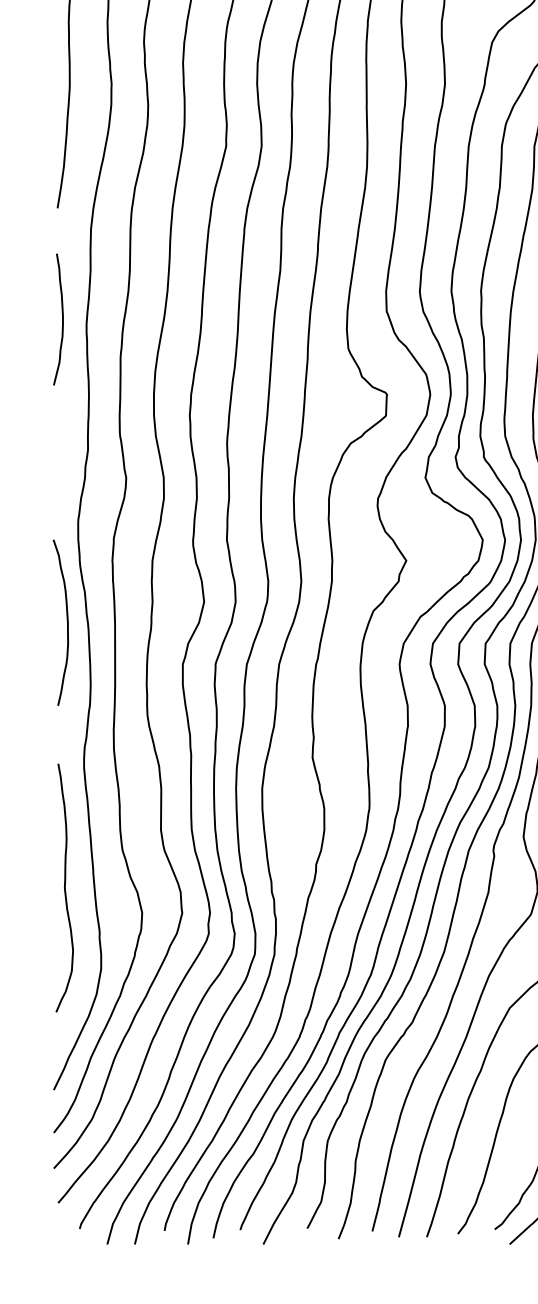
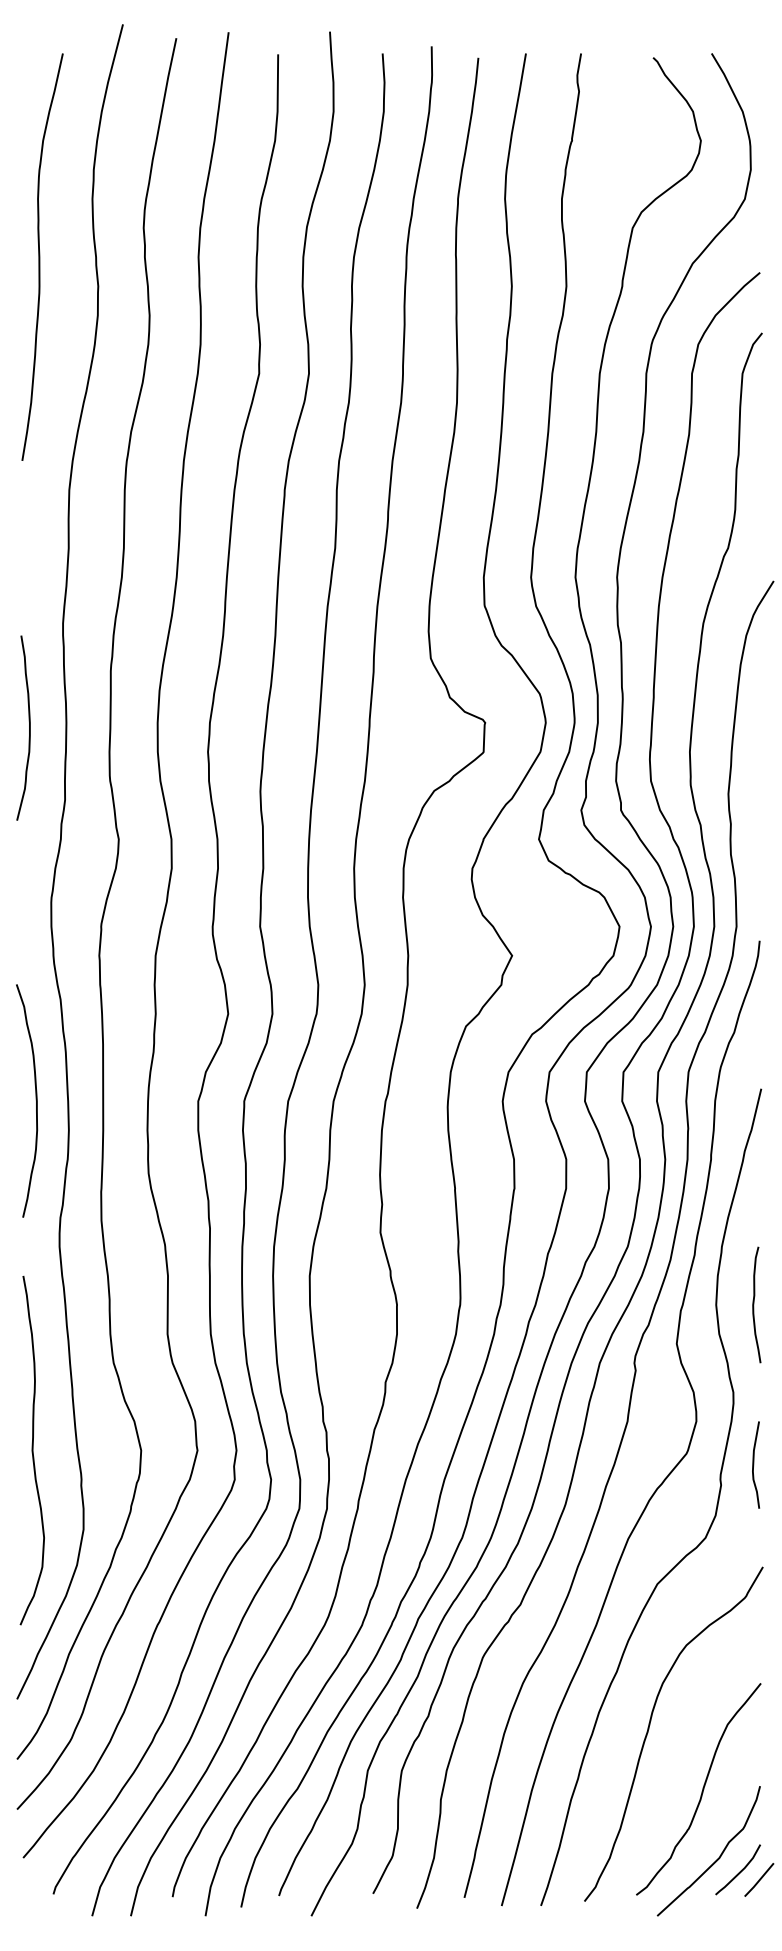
curve: (62, 319) -> (29, 727), moved
curve: (66, 622) -> (35, 1100), moved
curve: (64, 888) -> (31, 1450), moved

